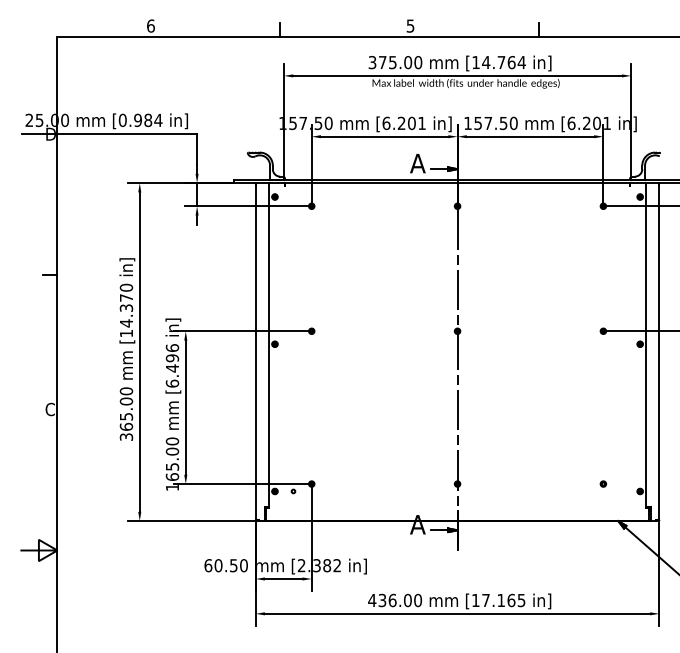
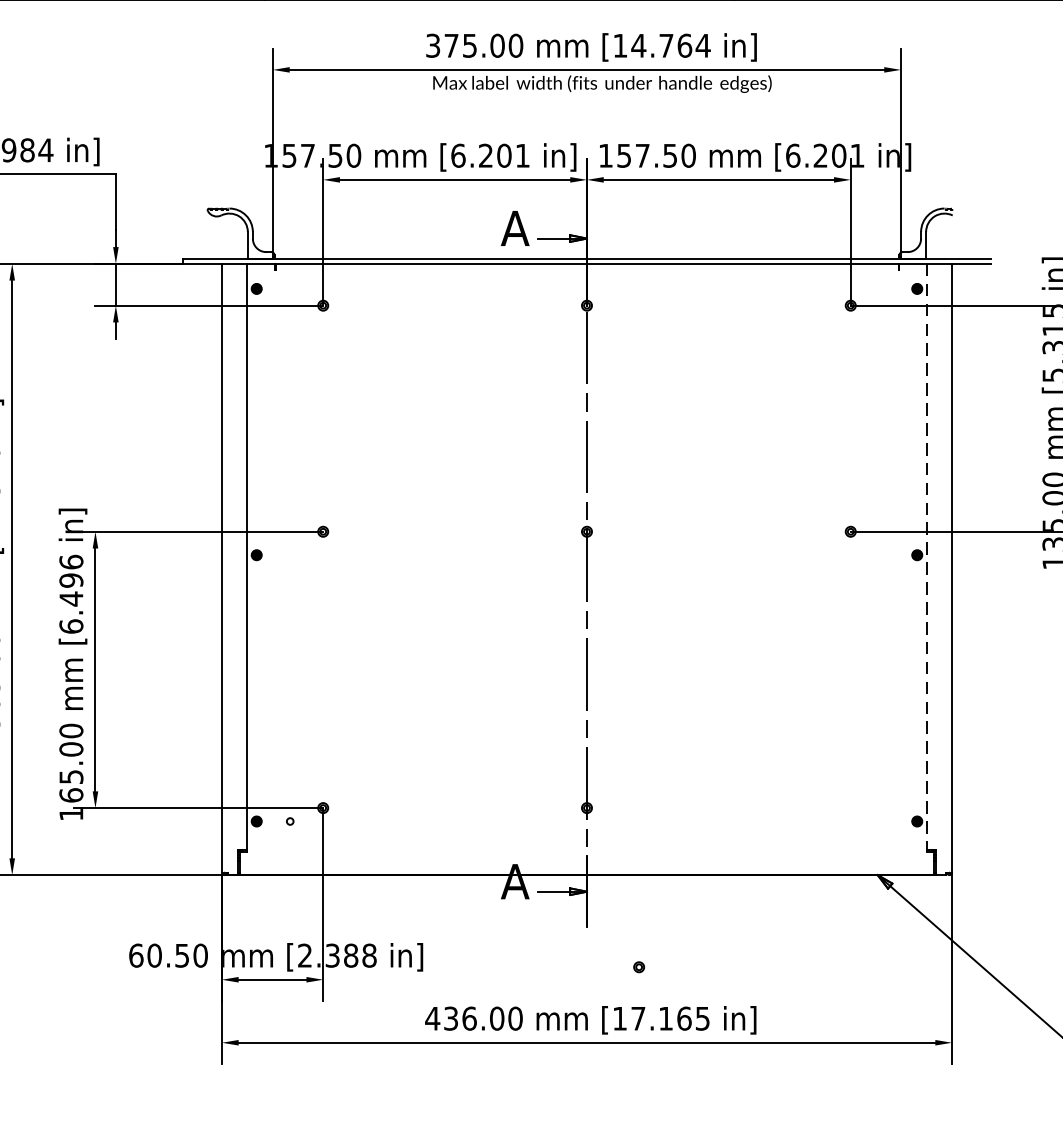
line: (645, 345) -> (926, 557), solid -> dashed
part: (602, 483) -> (637, 966), moved
text: (337, 565) -> (369, 955), [2.382 -> [2.388

